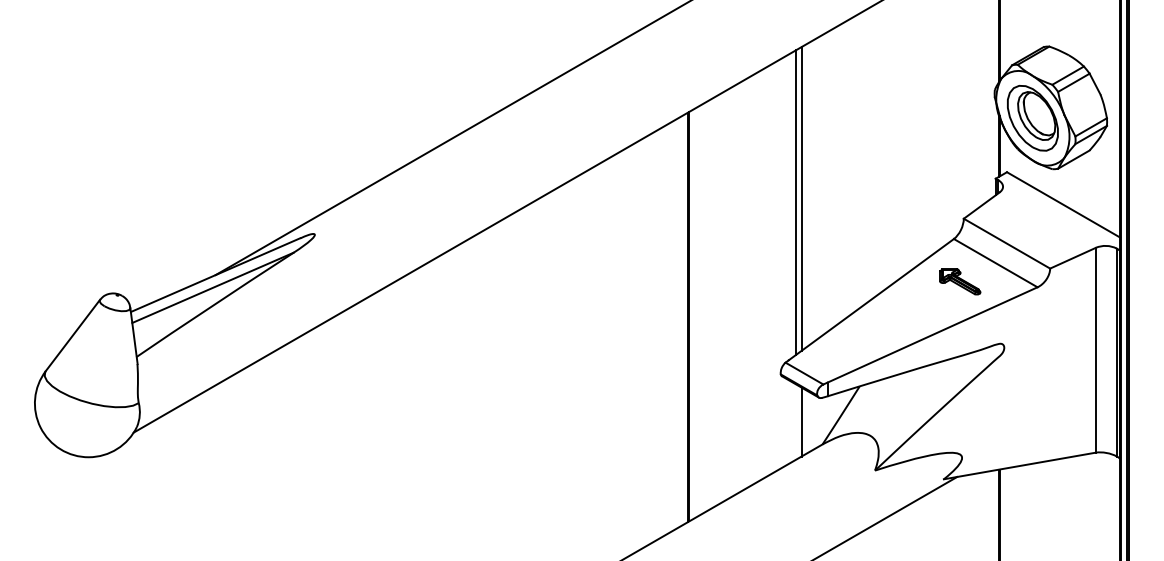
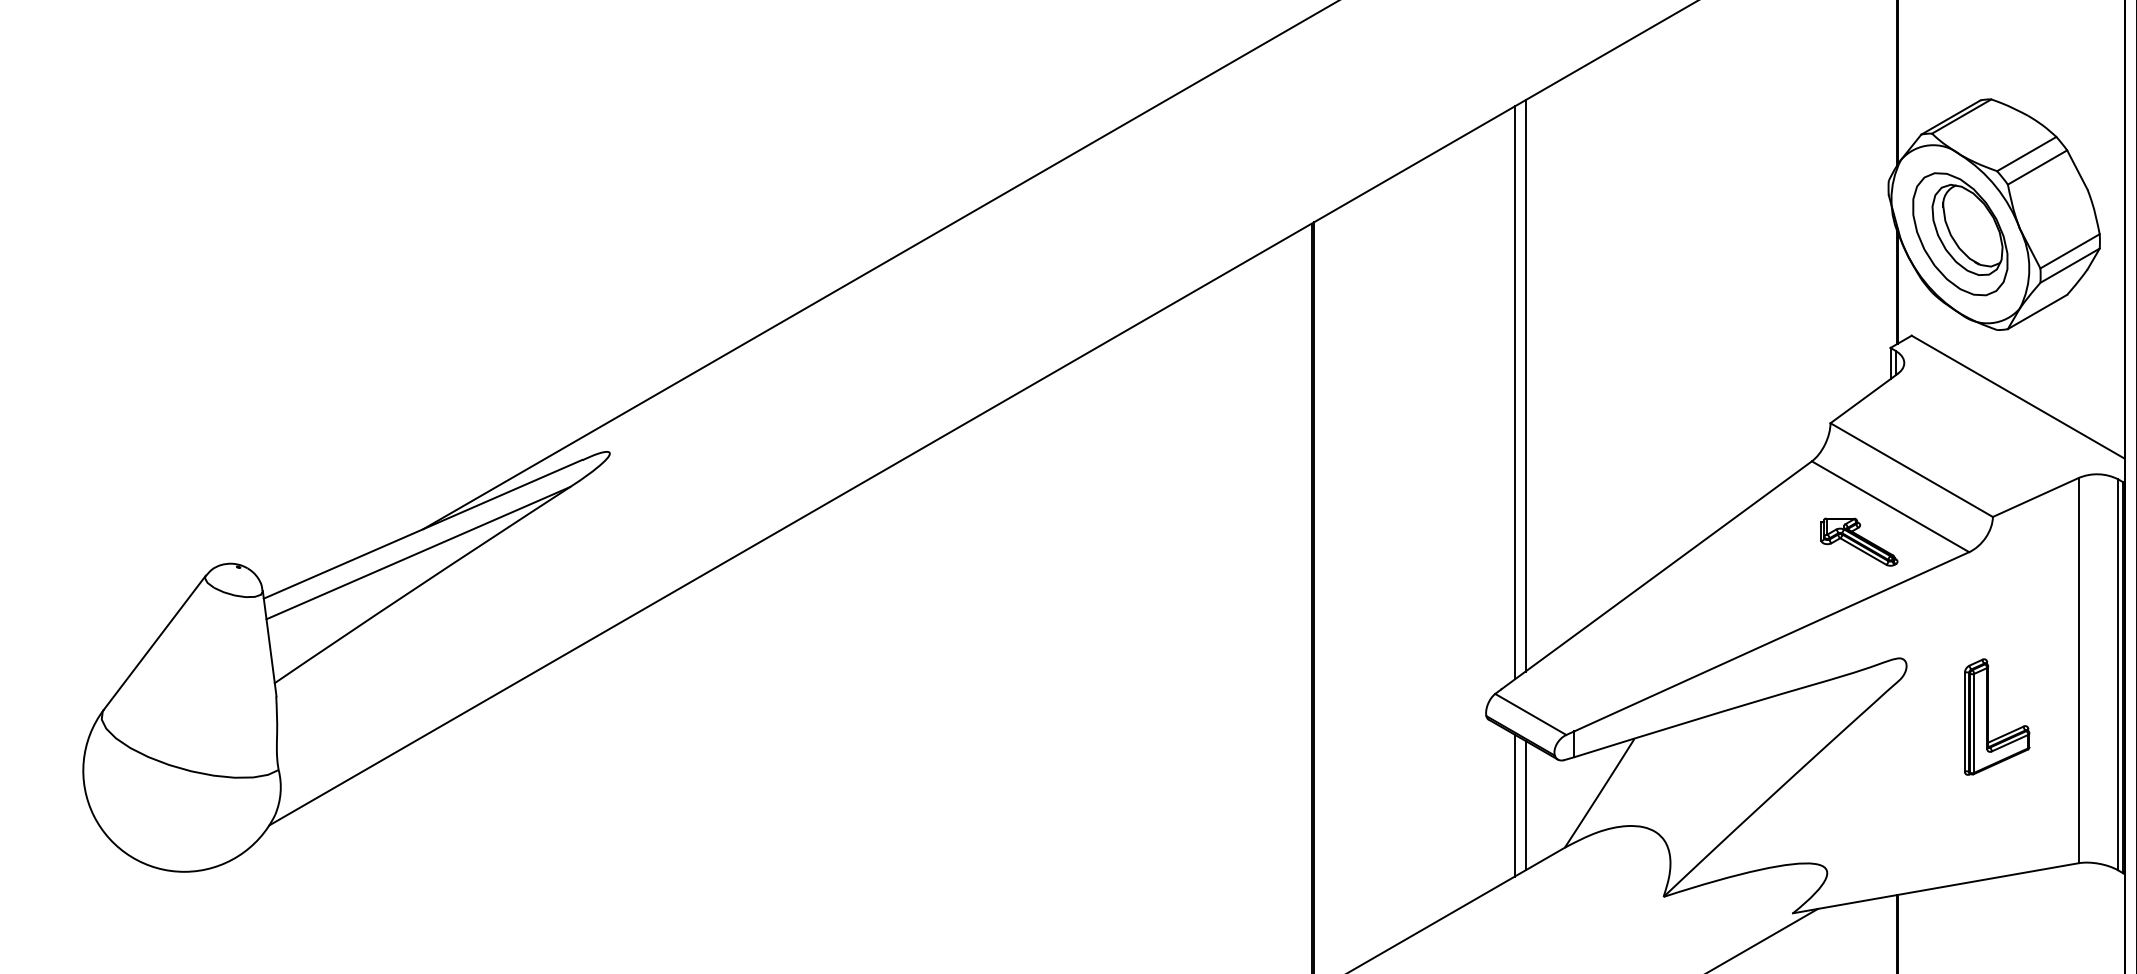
part: (960, 281) -> (1859, 541), moved
part: (1052, 374) -> (1997, 716), added
line: (796, 421) -> (1515, 804), added

